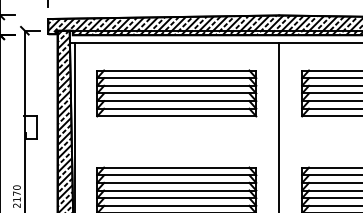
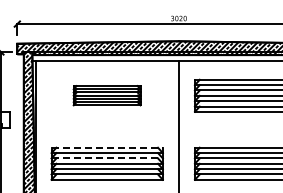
part: (175, 92) -> (106, 95), size x0.6
line: (177, 167) -> (107, 147), solid -> dashed
line: (177, 182) -> (107, 158), solid -> dashed

